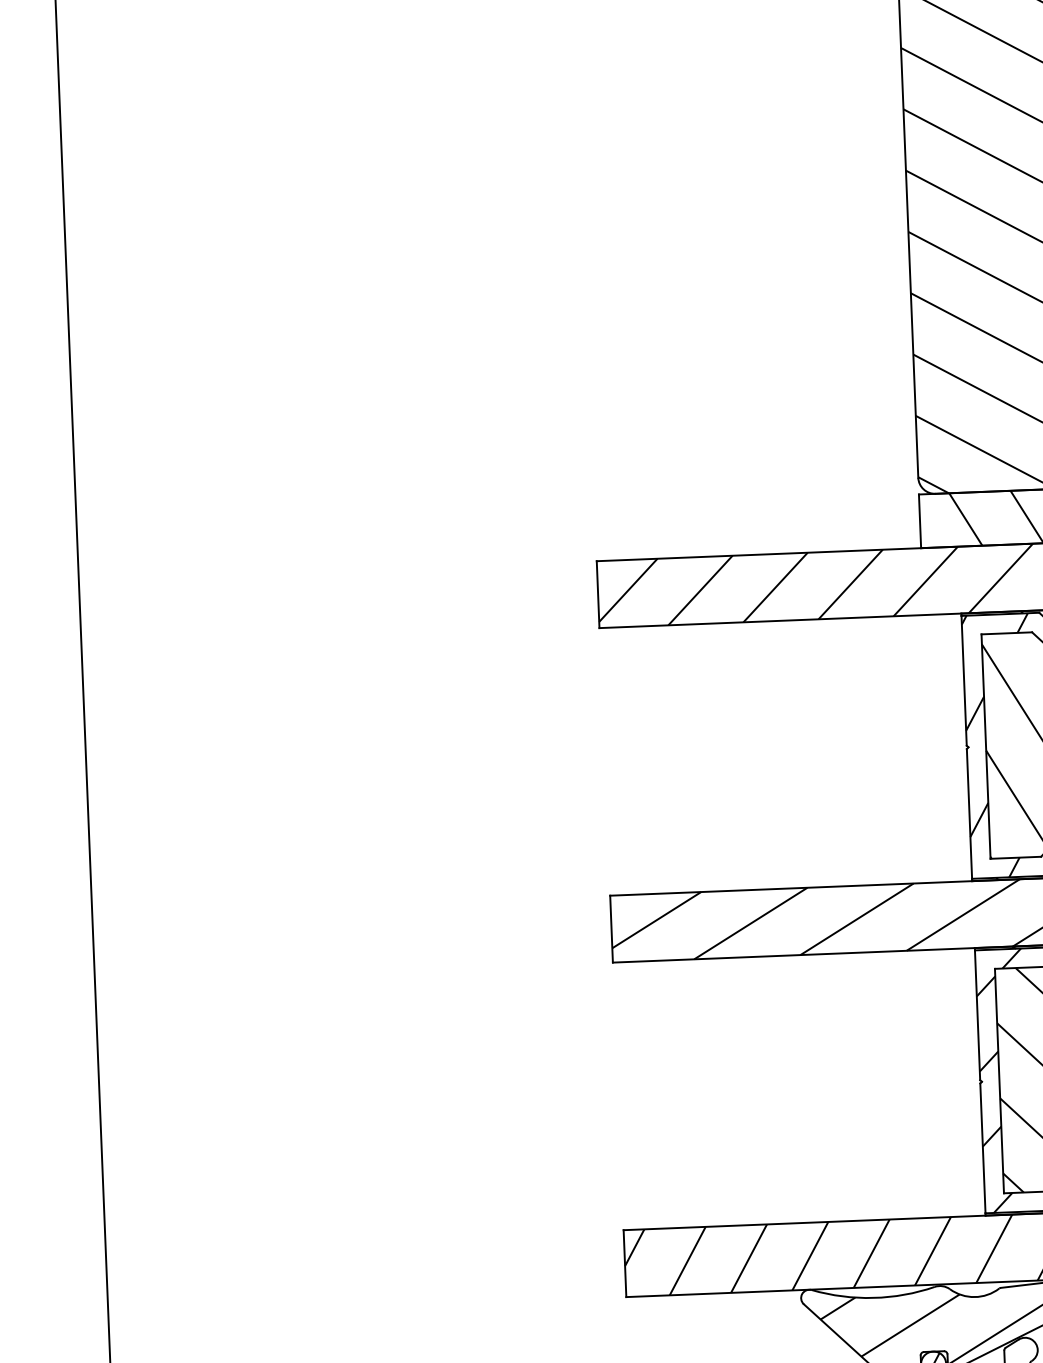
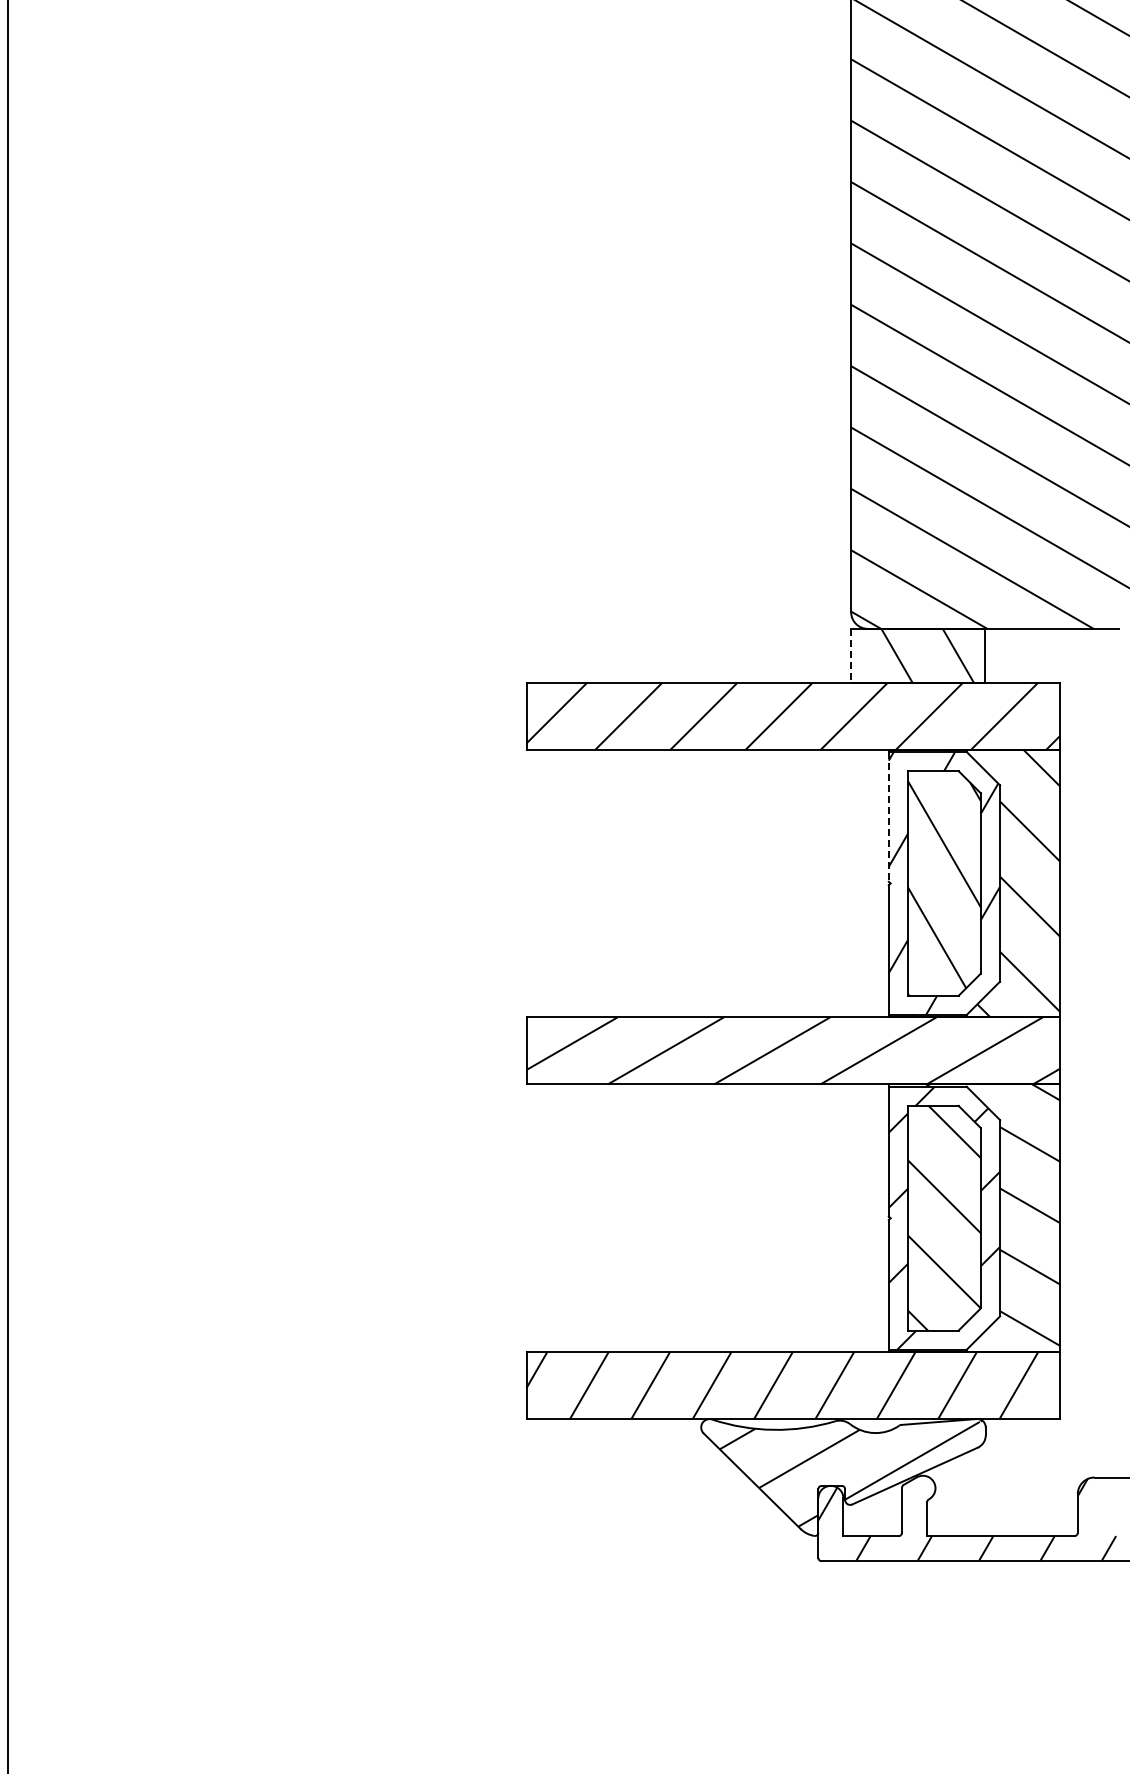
line: (920, 521) -> (851, 655), solid -> dashed
line: (963, 680) -> (888, 816), solid -> dashed

